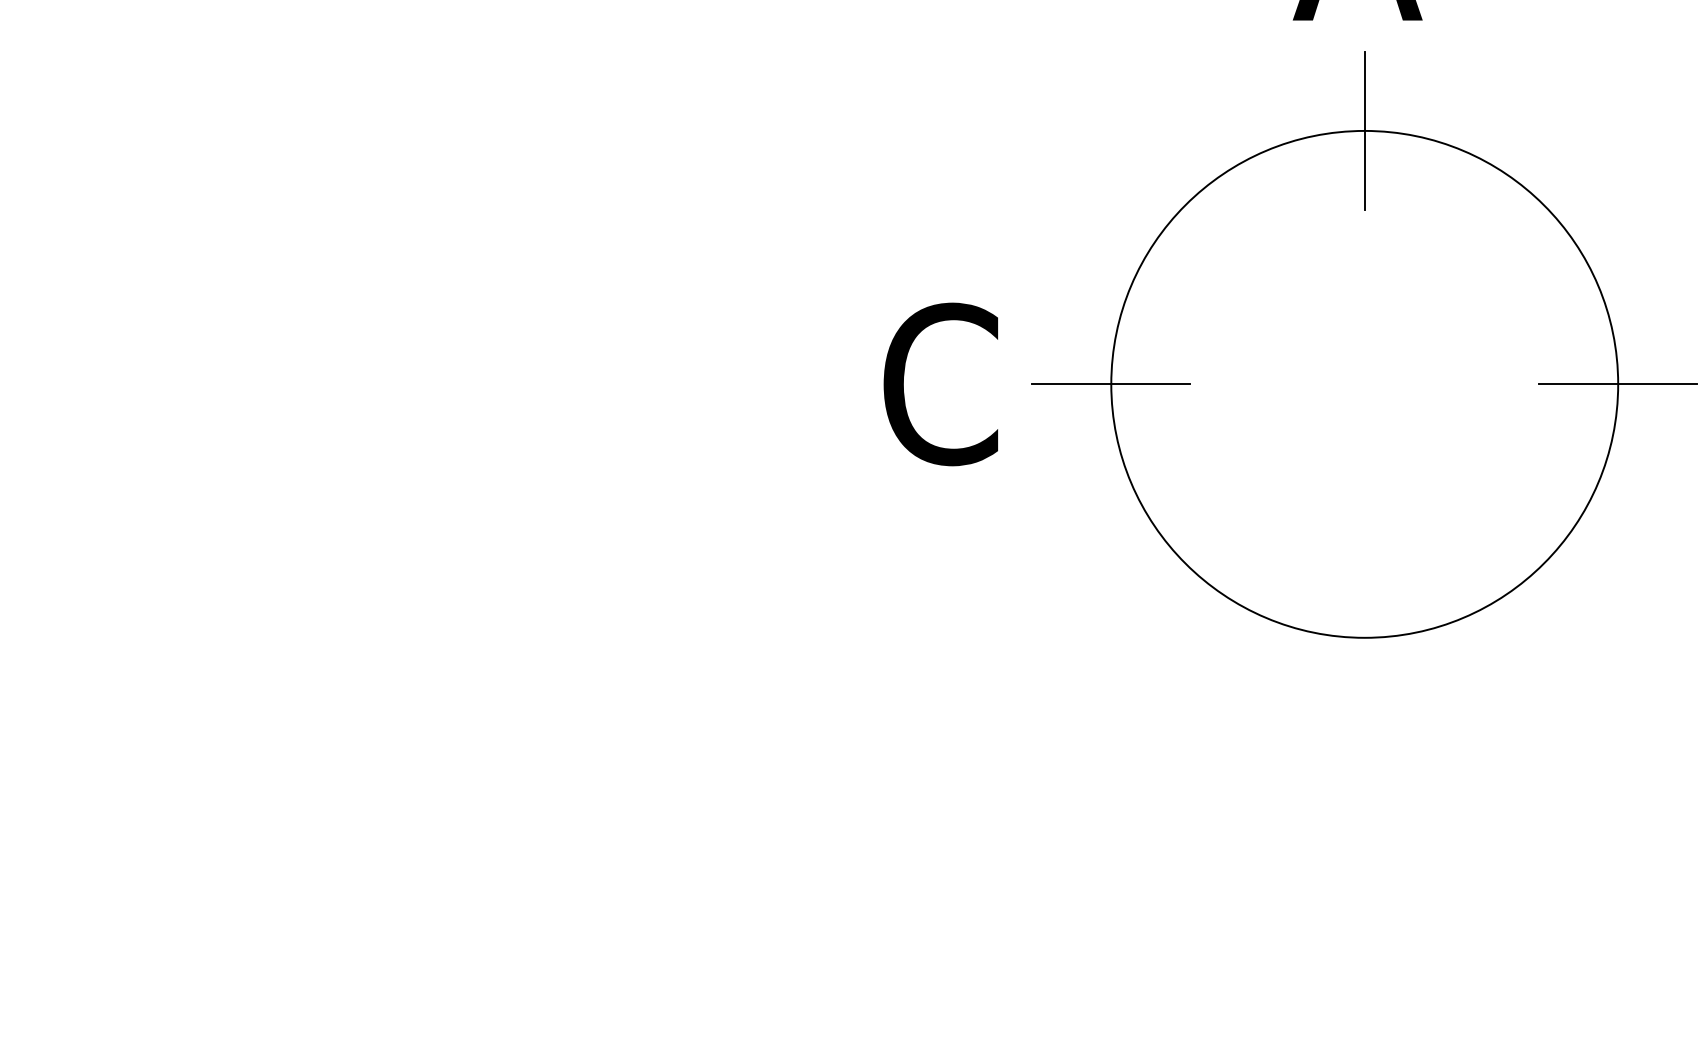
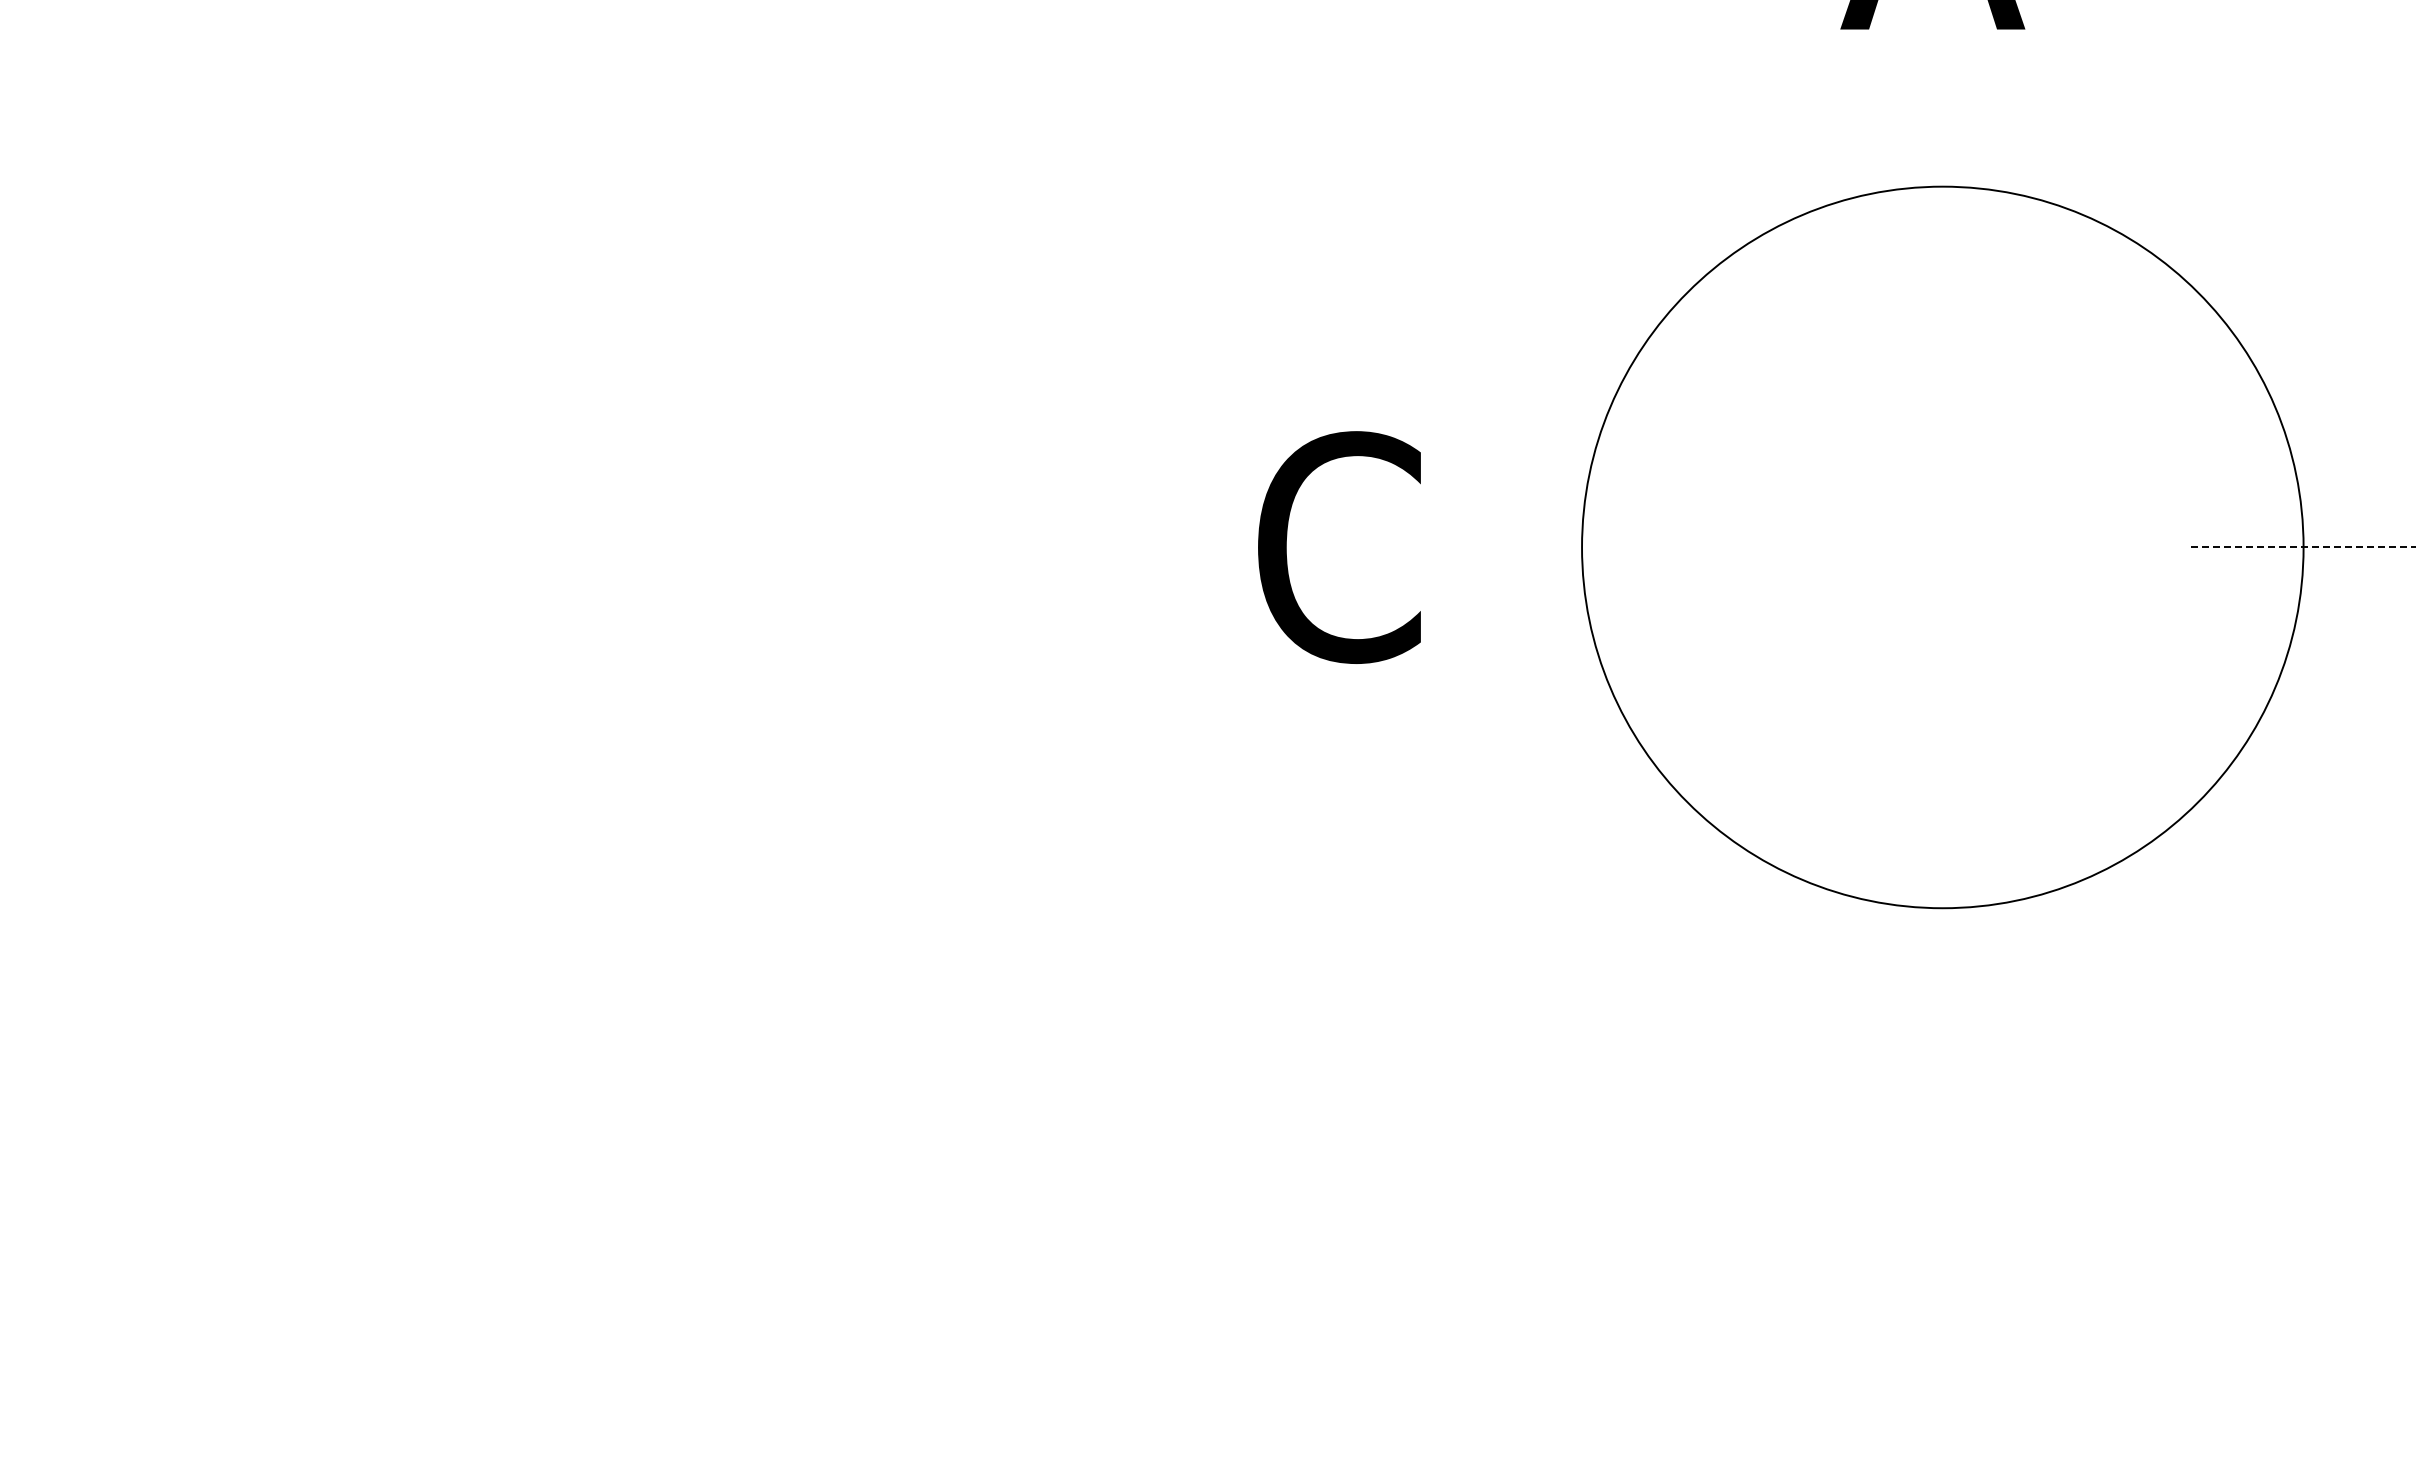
line: (1364, 130) -> (1942, 186), removed
line: (1110, 384) -> (1581, 547), removed
line: (1618, 384) -> (2304, 547), solid -> dashed

